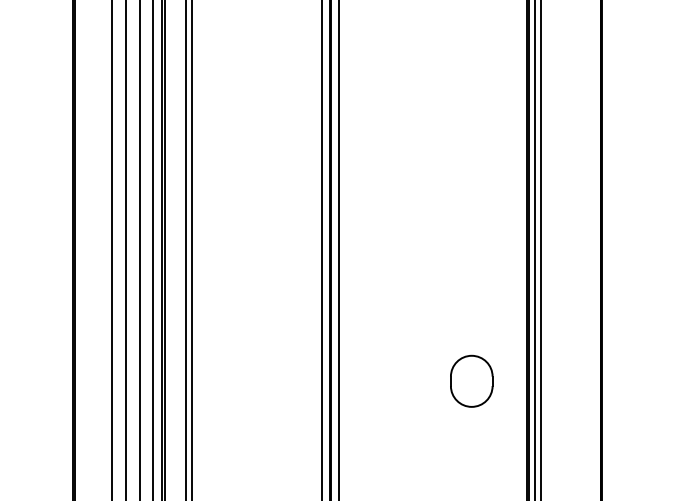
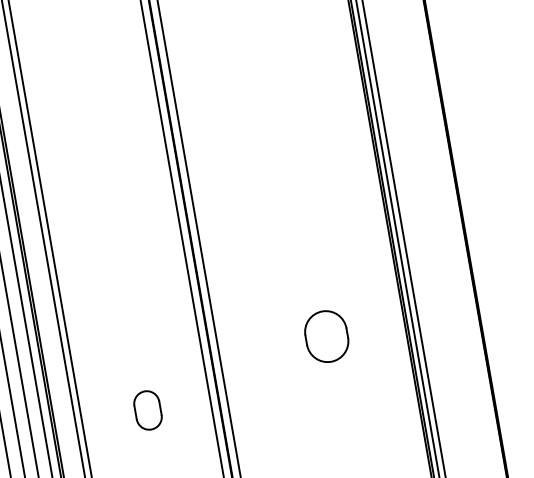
part: (471, 380) -> (326, 335), moved
part: (258, 423) -> (147, 410), added

